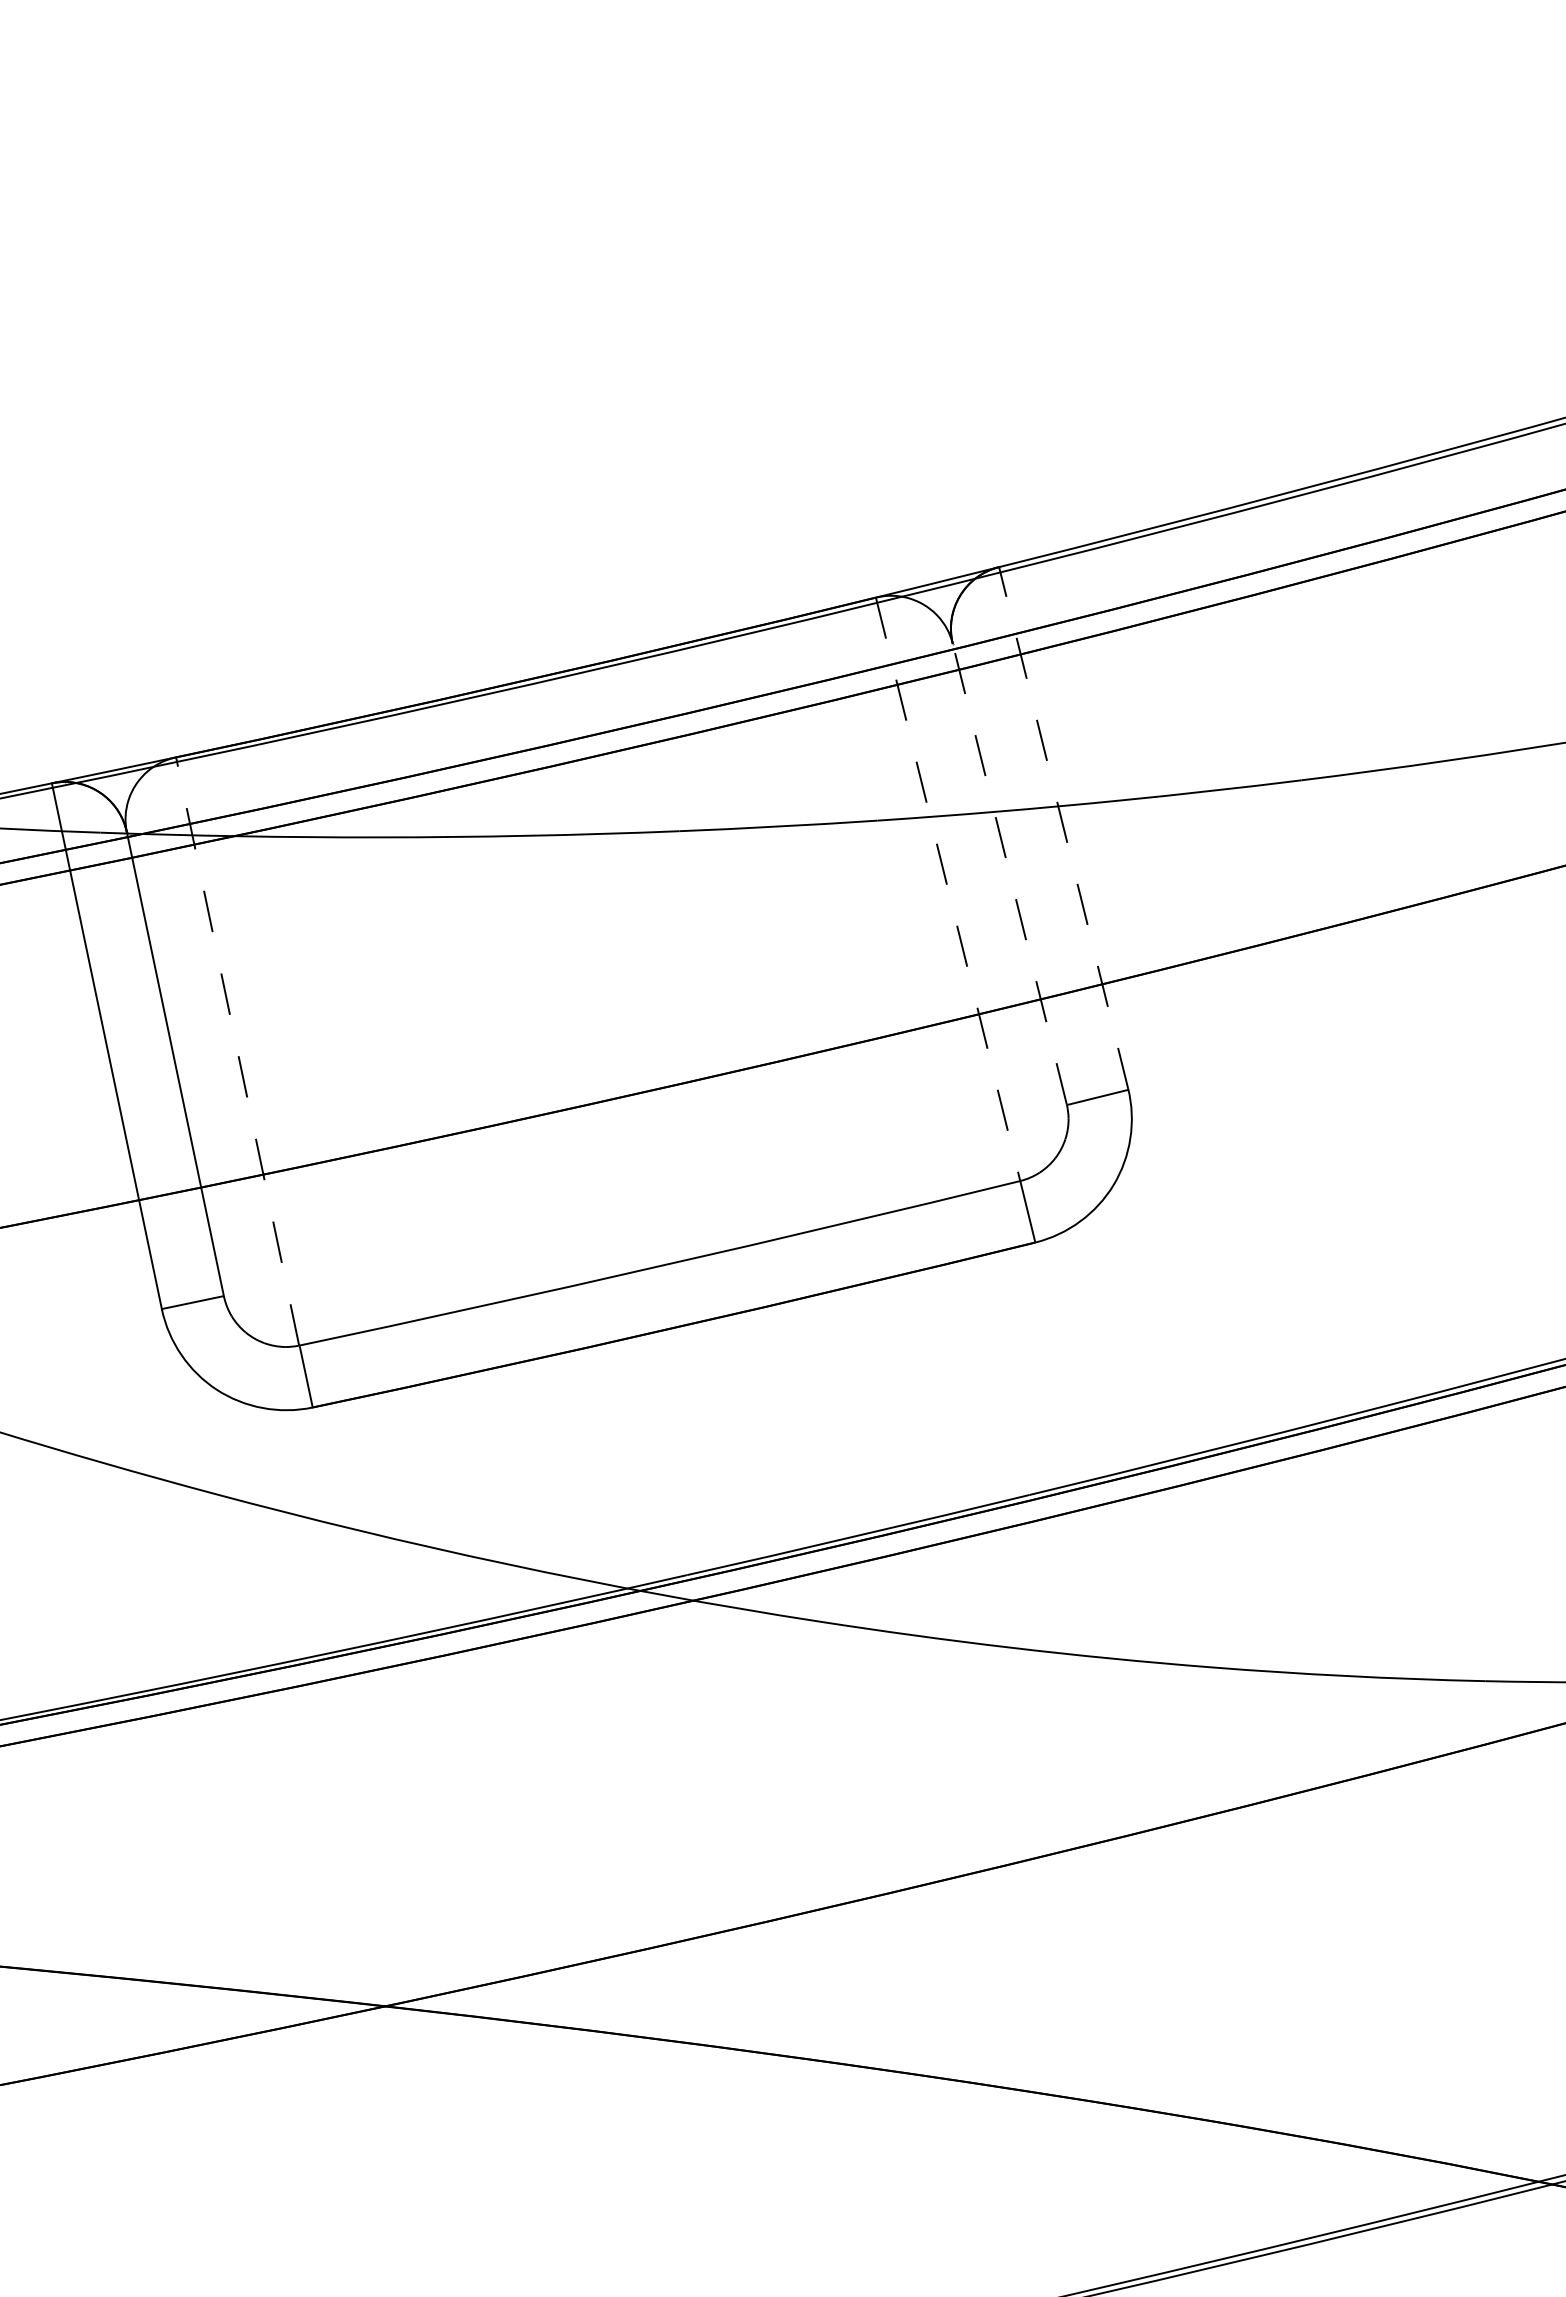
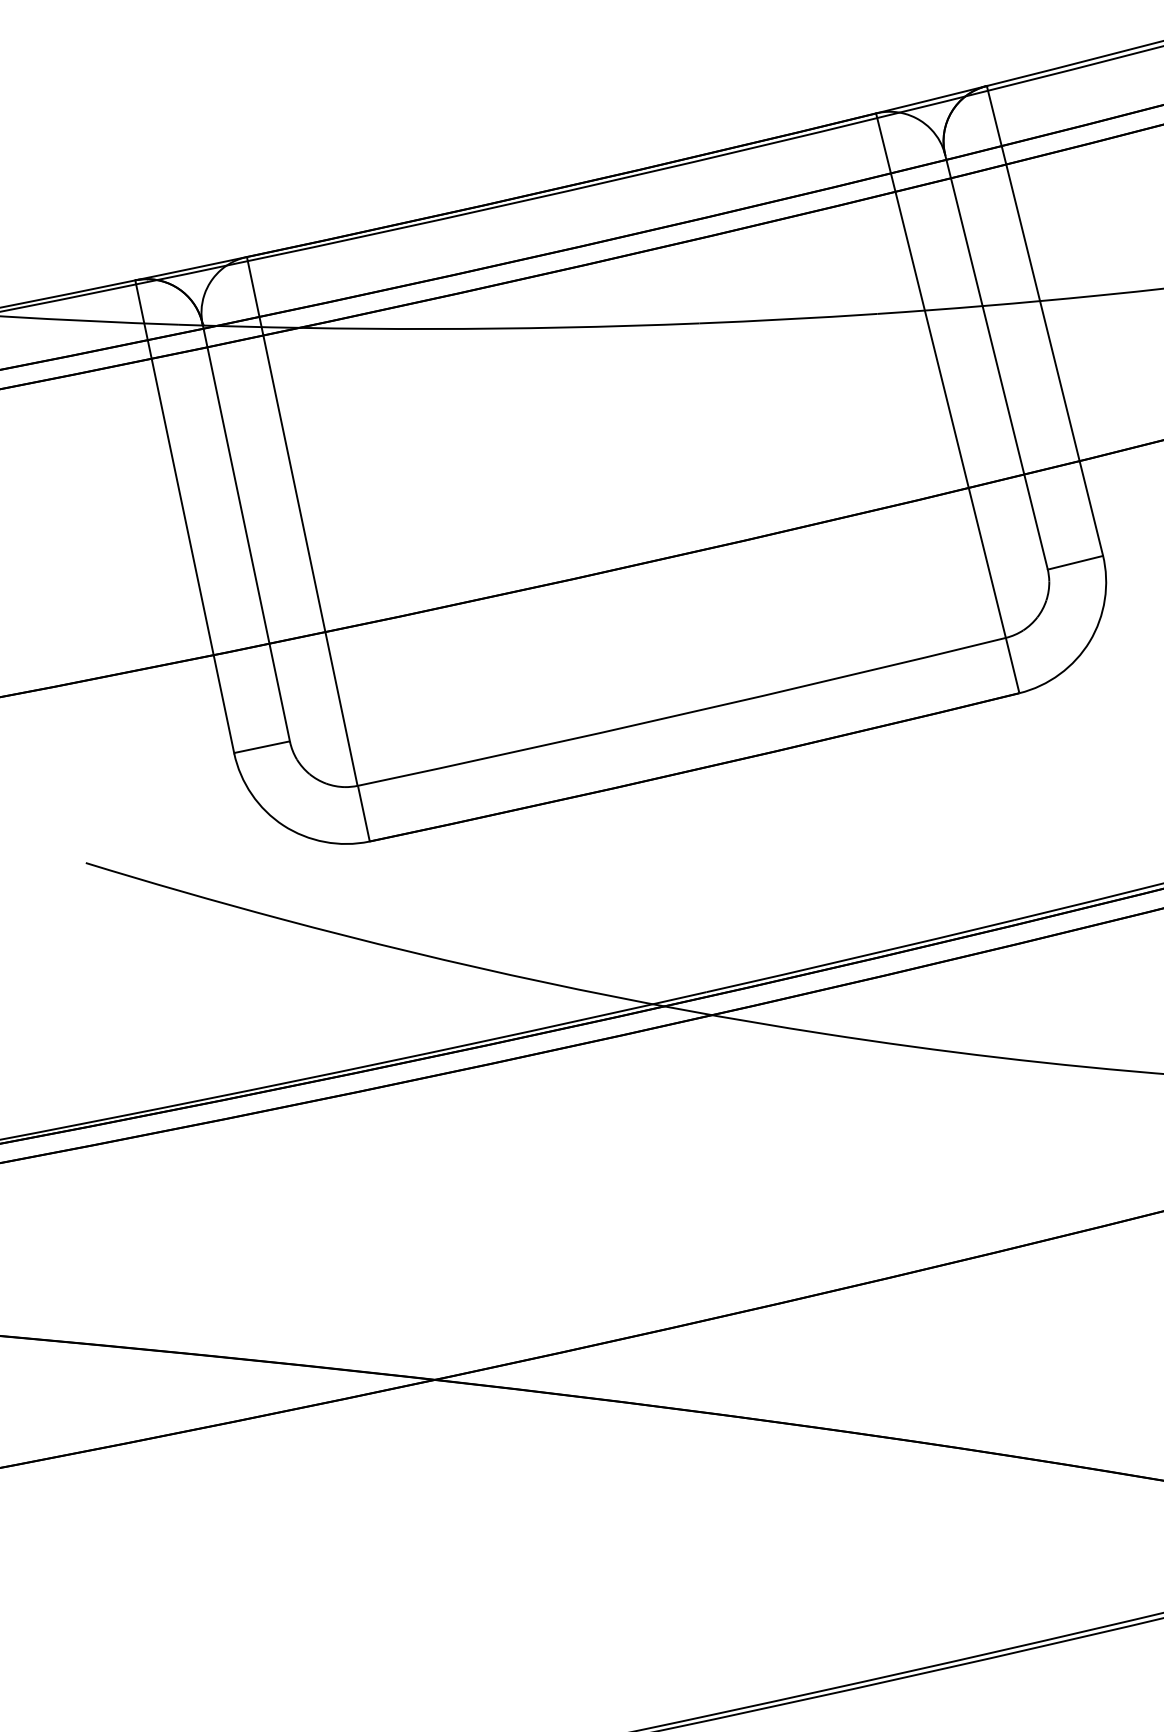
line: (1063, 828) -> (1044, 320), dashed -> solid
line: (1009, 873) -> (996, 361), dashed -> solid
line: (948, 889) -> (941, 375), dashed -> solid
line: (237, 1051) -> (302, 521), dashed -> solid

